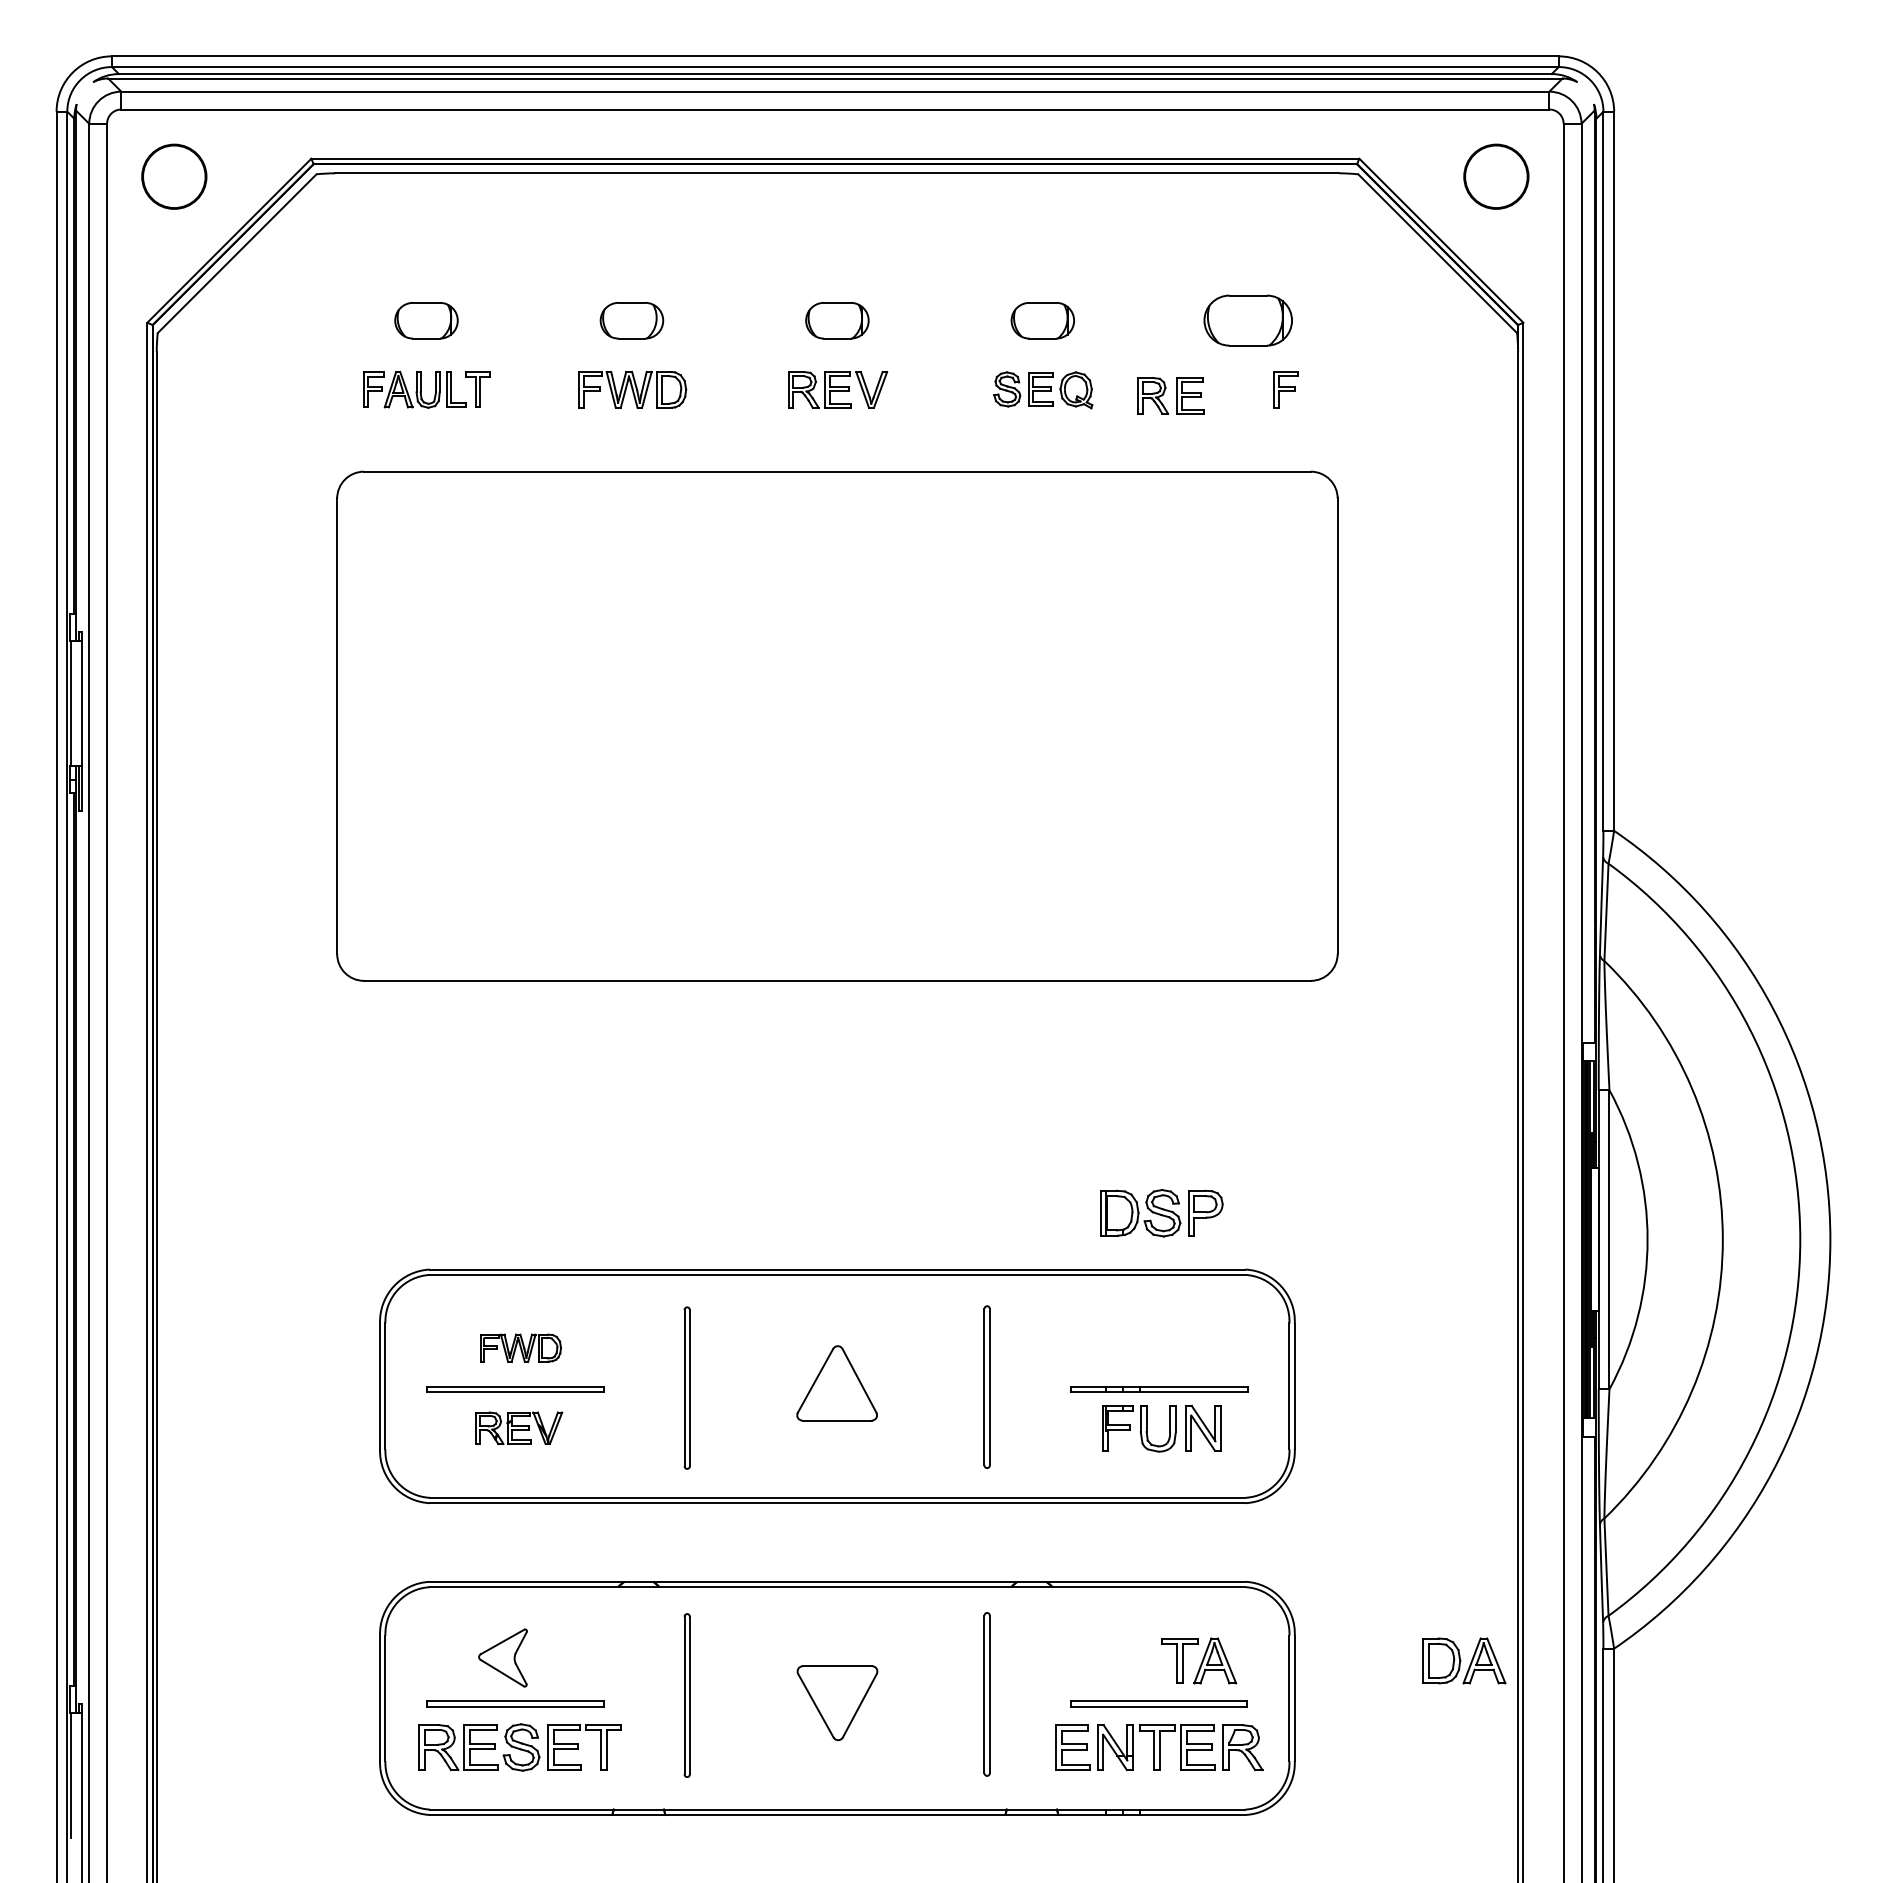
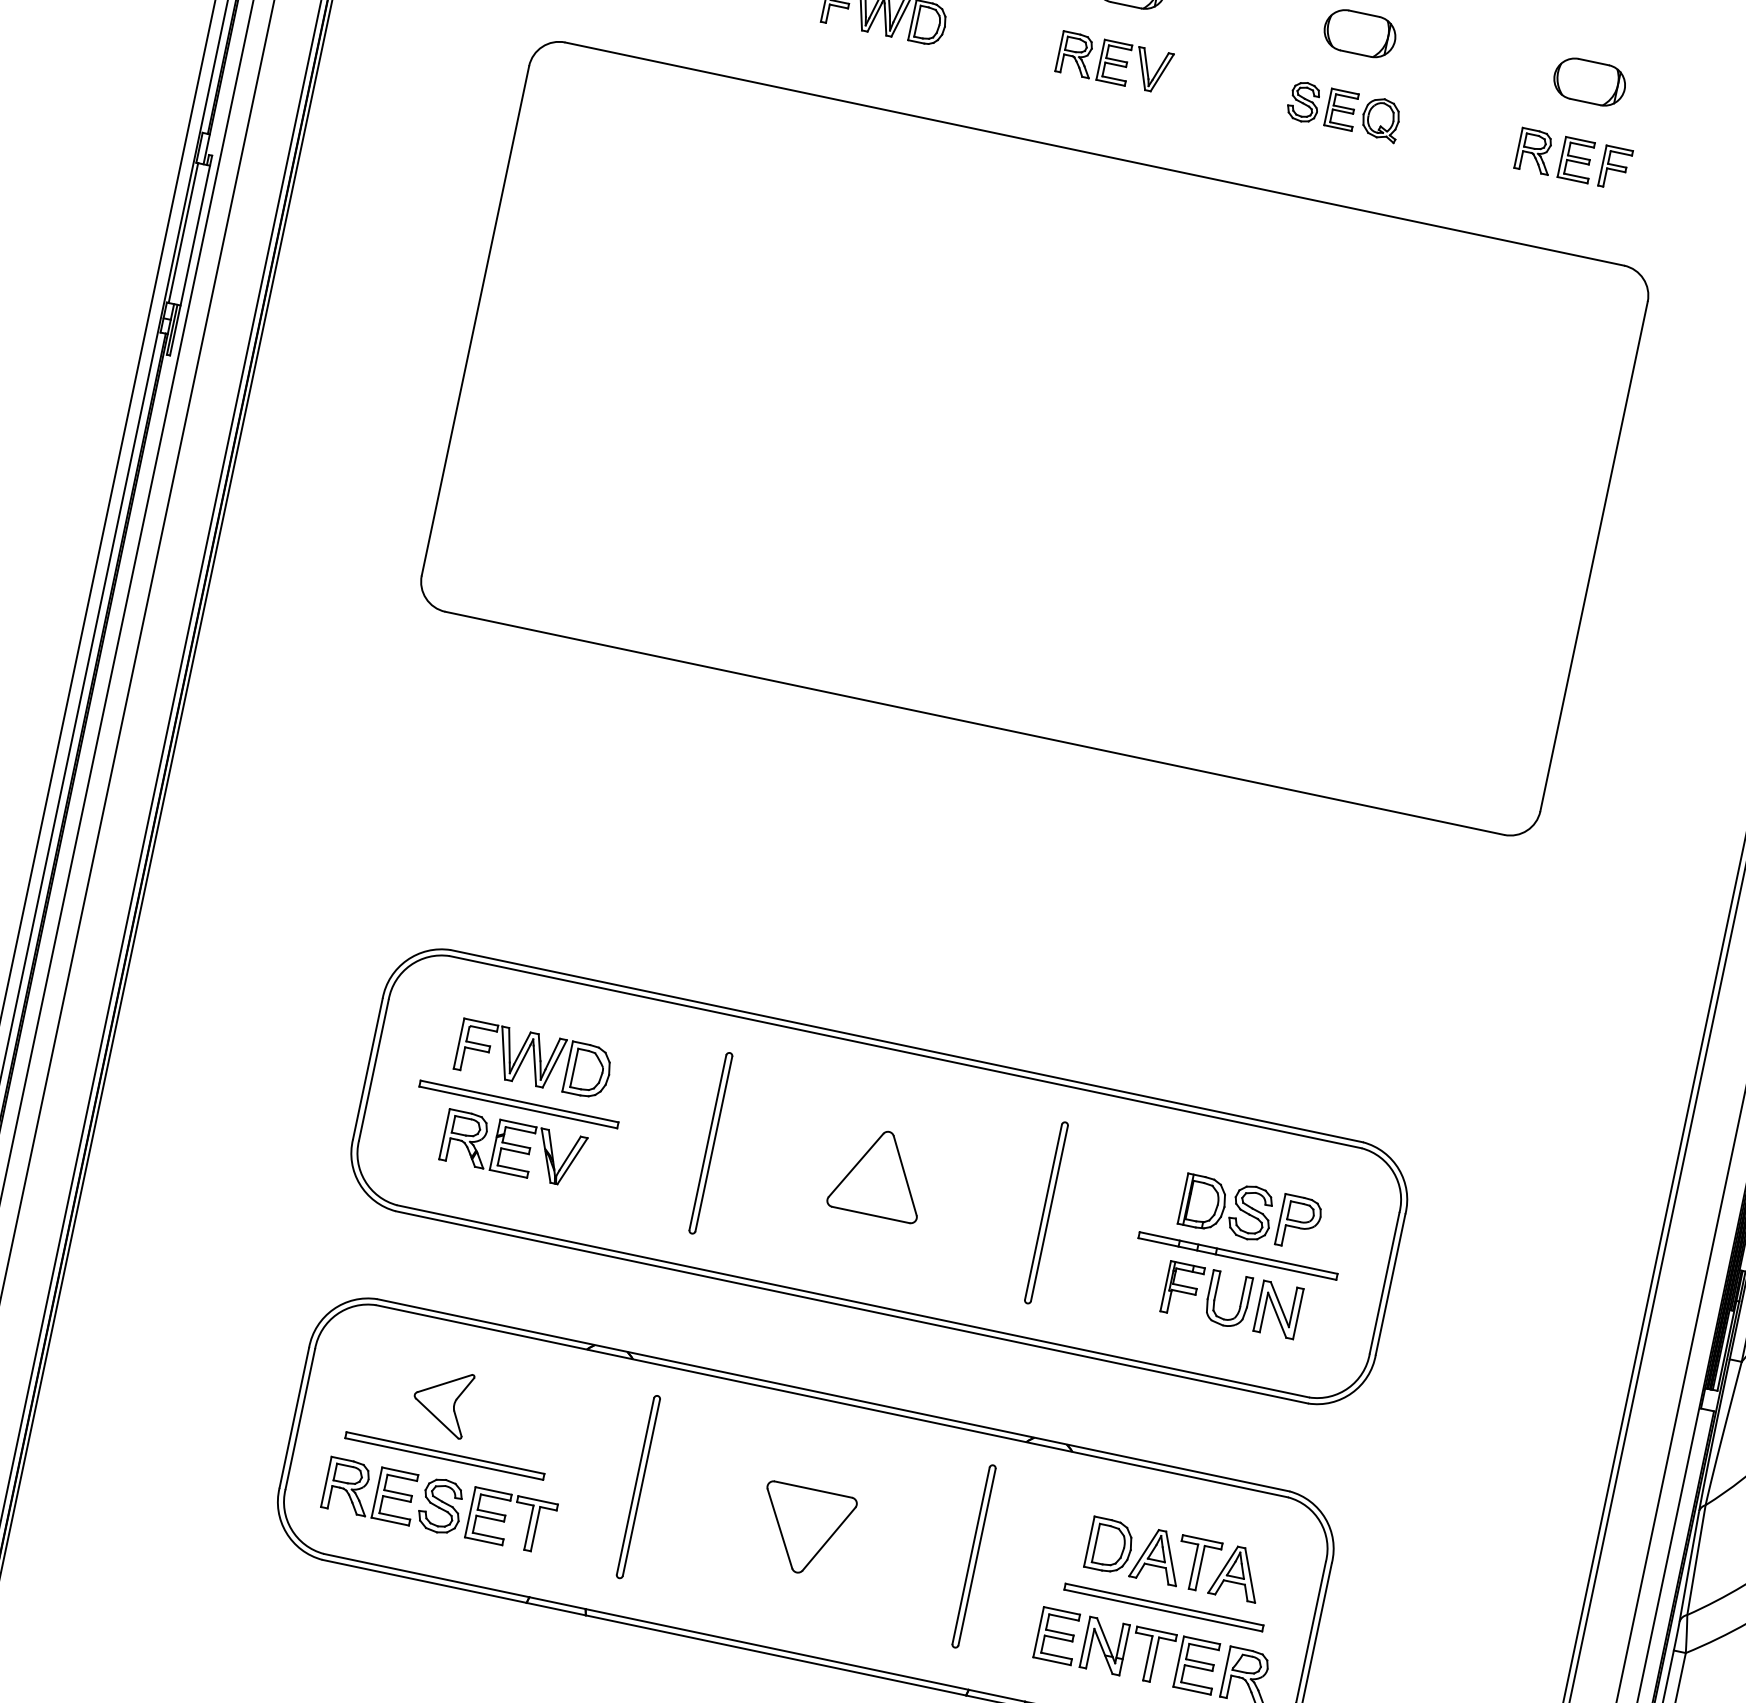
part: (1248, 320) -> (1589, 81), size x0.71
part: (1170, 395) -> (1554, 155), moved
part: (1161, 1213) -> (1250, 1212), moved
part: (520, 1347) -> (534, 1058), size x1.67
part: (518, 1427) -> (512, 1147), size x1.43
part: (1464, 1660) -> (1135, 1550), moved

